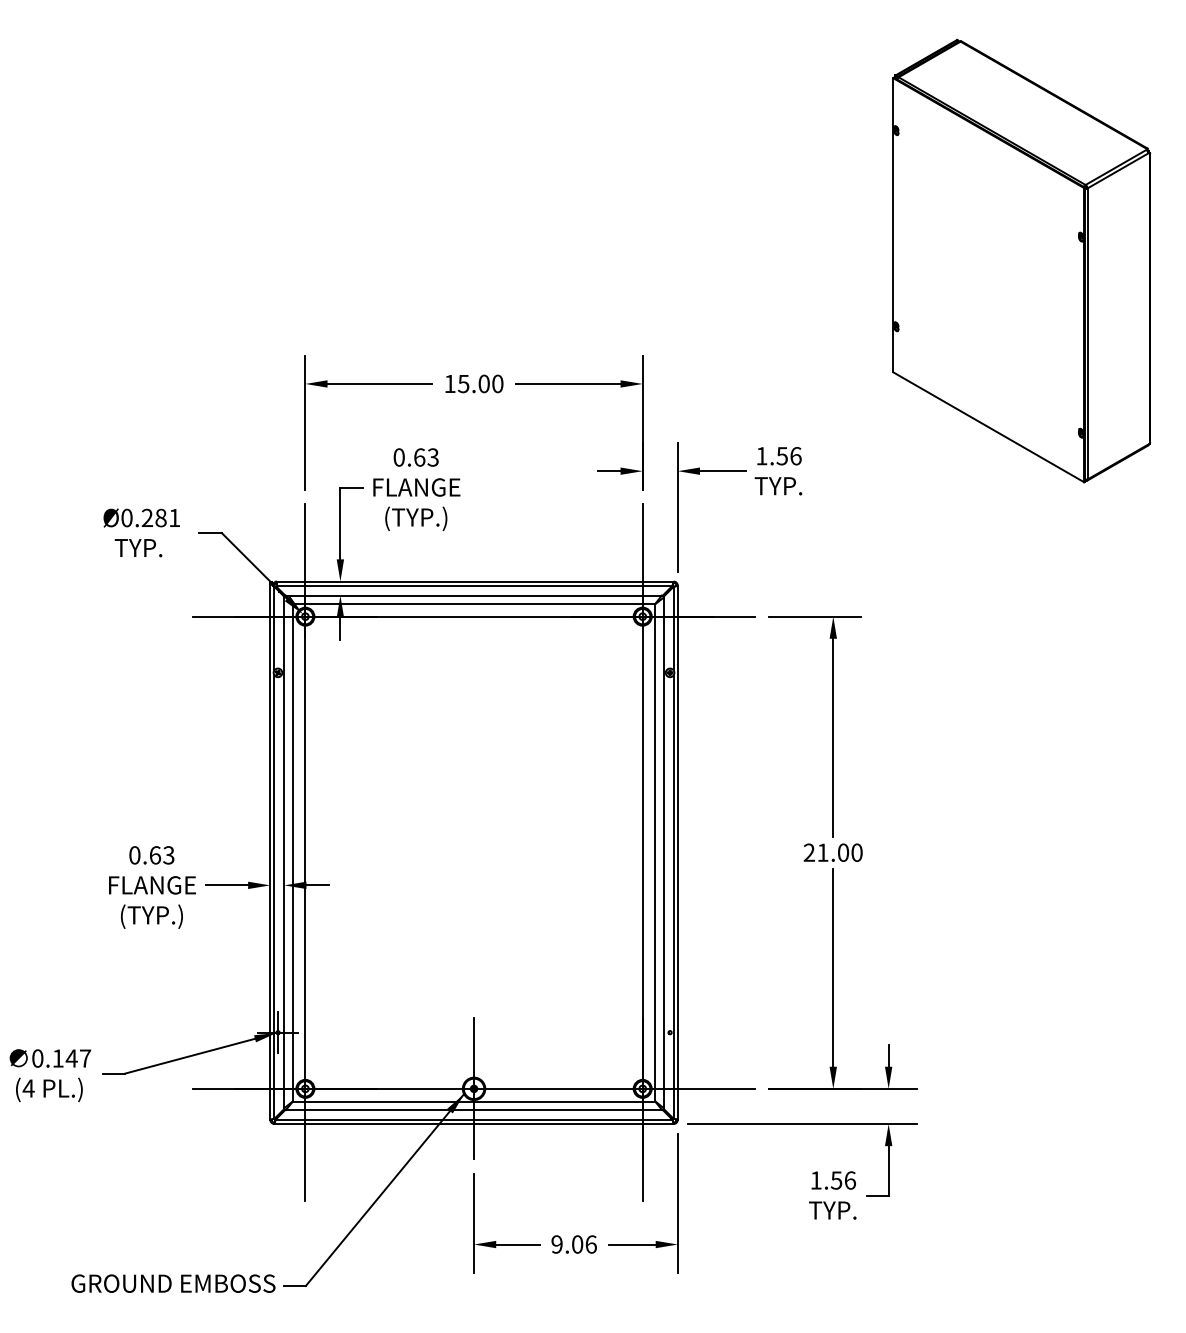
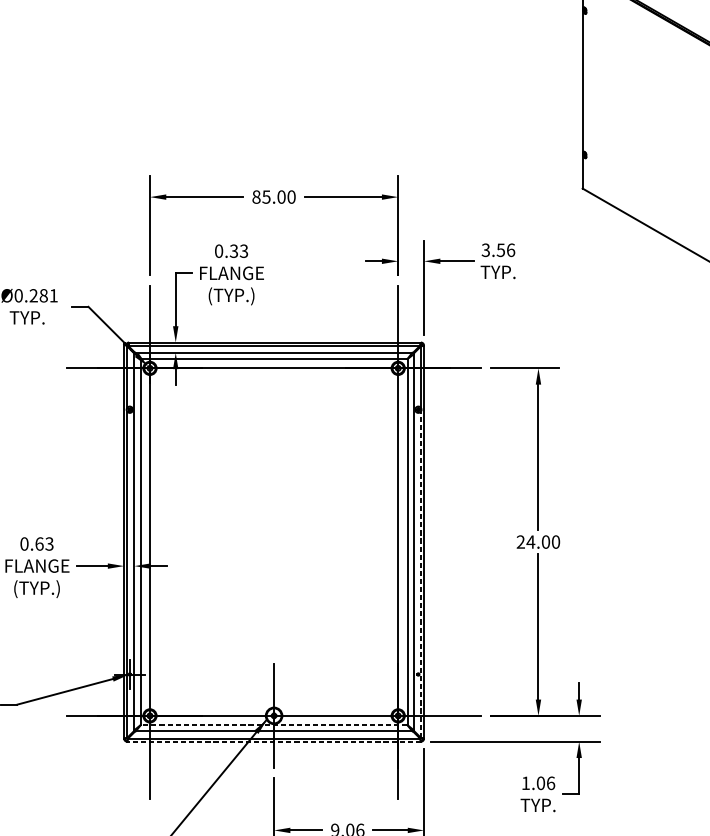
text: (449, 383) -> (256, 196), 15.00 -> 85.00
text: (761, 455) -> (485, 249), 1.56 -> 3.56
text: (419, 457) -> (233, 251), 0.63 -> 0.33
text: (822, 852) -> (530, 541), 21.00 -> 24.00
line: (673, 897) -> (420, 575), solid -> dashed
line: (473, 1101) -> (273, 725), solid -> dashed
line: (474, 1124) -> (274, 742), solid -> dashed
text: (836, 1180) -> (540, 783), 1.56 -> 1.06

